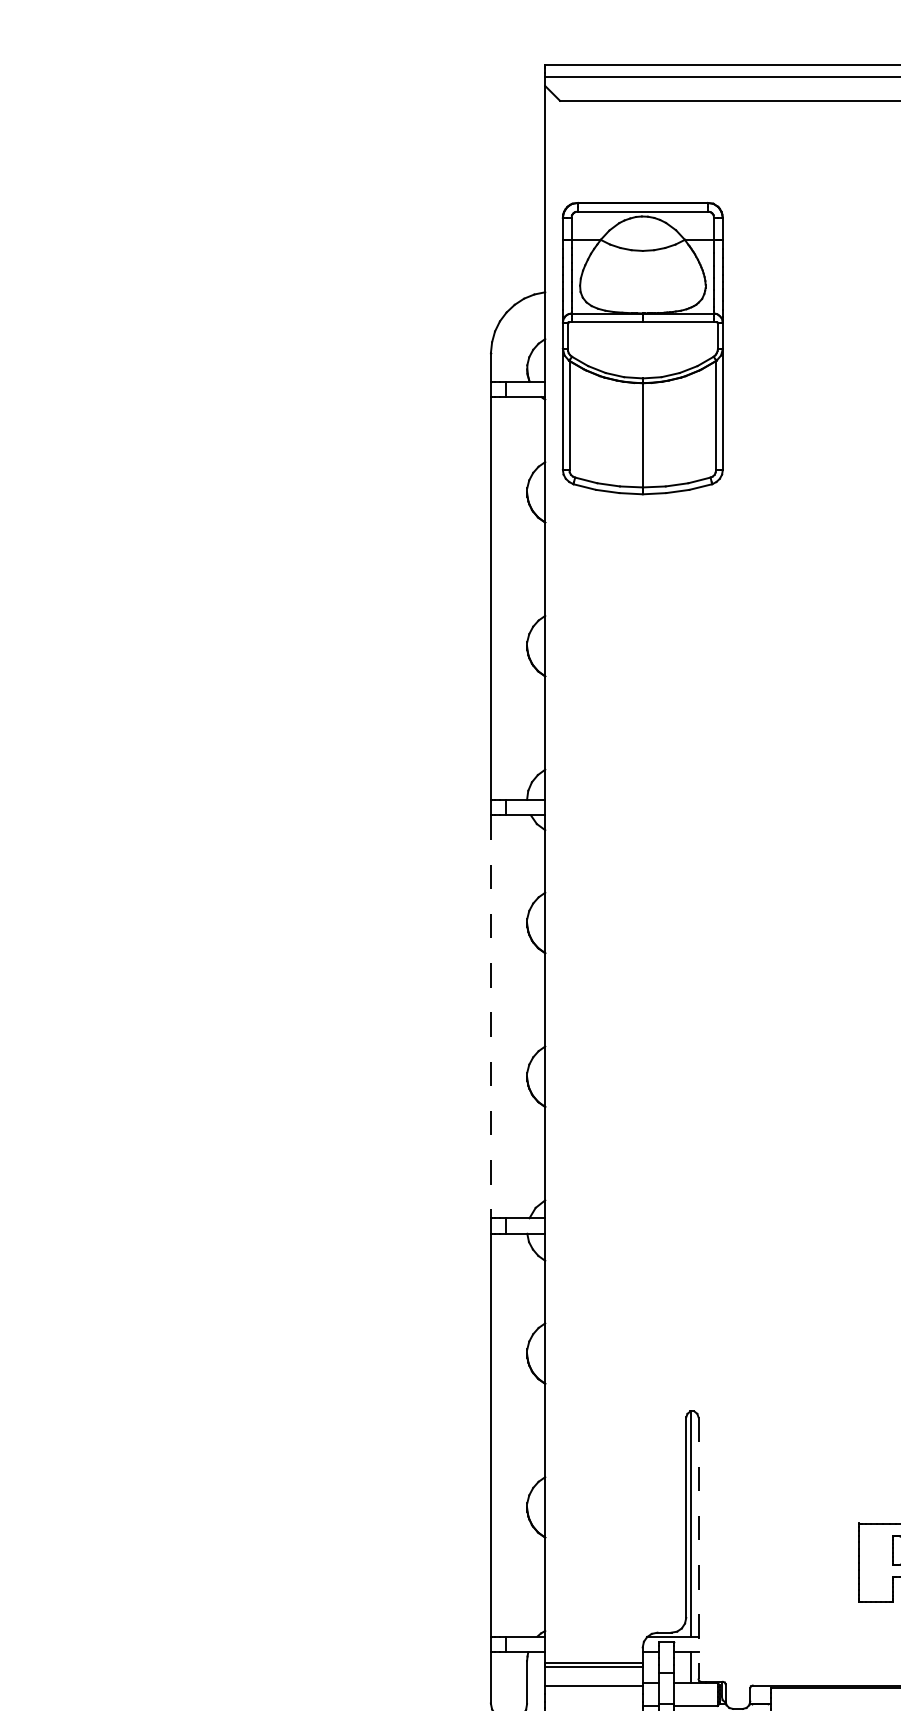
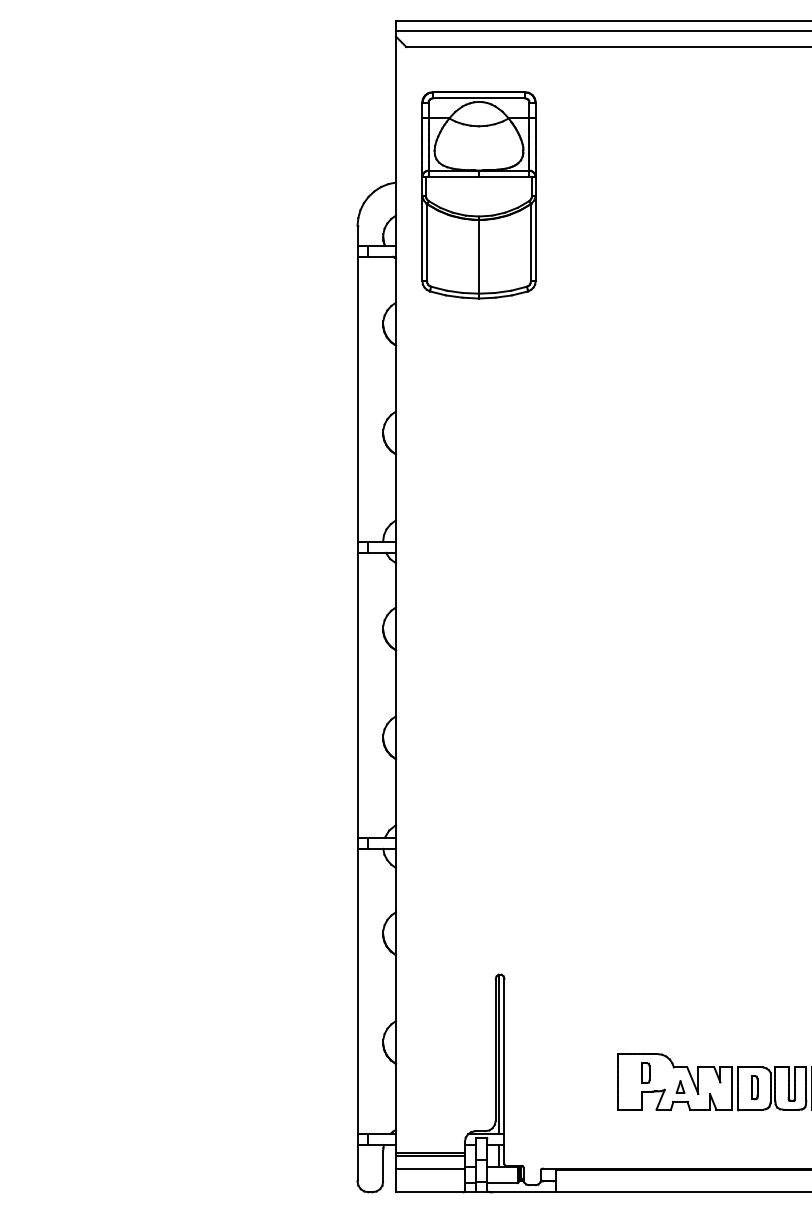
part: (642, 348) -> (478, 195), moved
line: (490, 1017) -> (357, 695), dashed -> solid
line: (698, 1548) -> (504, 1071), dashed -> solid

